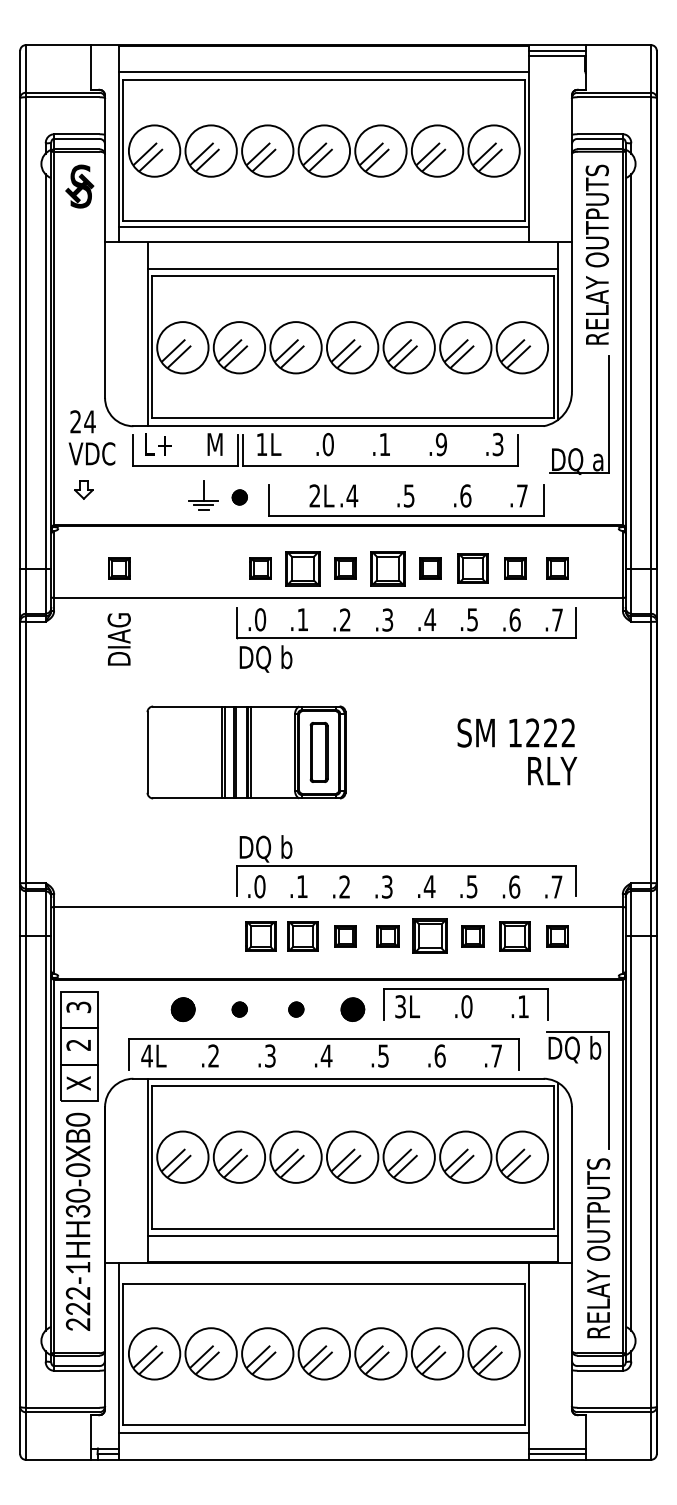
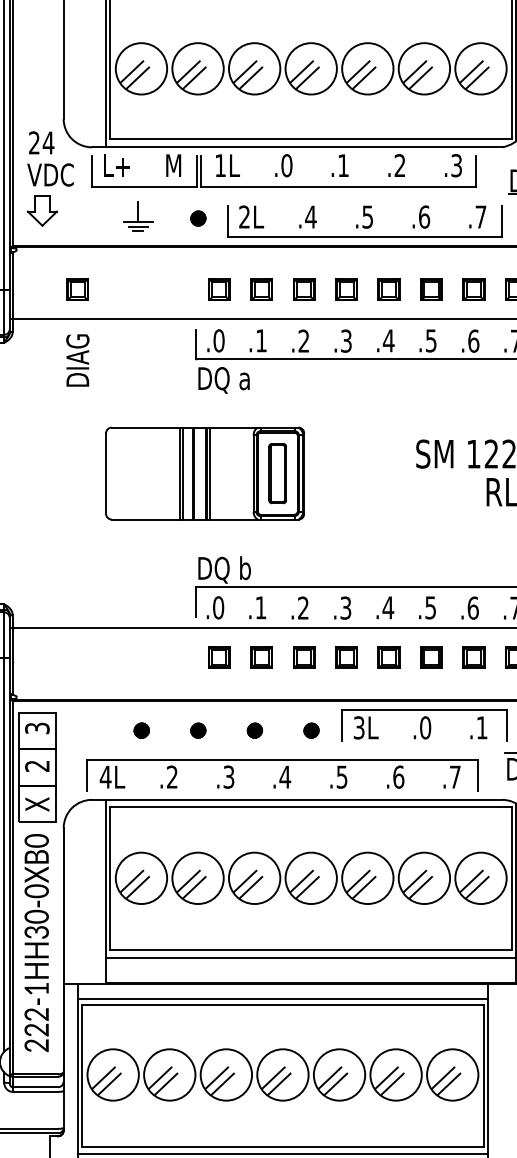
text: (441, 444) -> (400, 165), .9 -> .2
part: (83, 489) -> (42, 210), size x1.67
part: (203, 495) -> (138, 216), moved
text: (321, 495) -> (251, 216), moved
part: (303, 568) -> (262, 289), size x0.62
part: (387, 568) -> (346, 289), size x0.62
part: (472, 568) -> (431, 289), size x0.71
text: (286, 657) -> (245, 378), DQ b -> DQ a
part: (260, 936) -> (219, 657), size x0.71
part: (303, 936) -> (262, 657), size x0.71
part: (430, 936) -> (389, 657), size x0.62
part: (515, 936) -> (474, 657), size x0.71
part: (182, 1009) -> (141, 730), size x0.62
part: (352, 1009) -> (311, 730), size x0.62
line: (324, 1278) -> (283, 999), added

